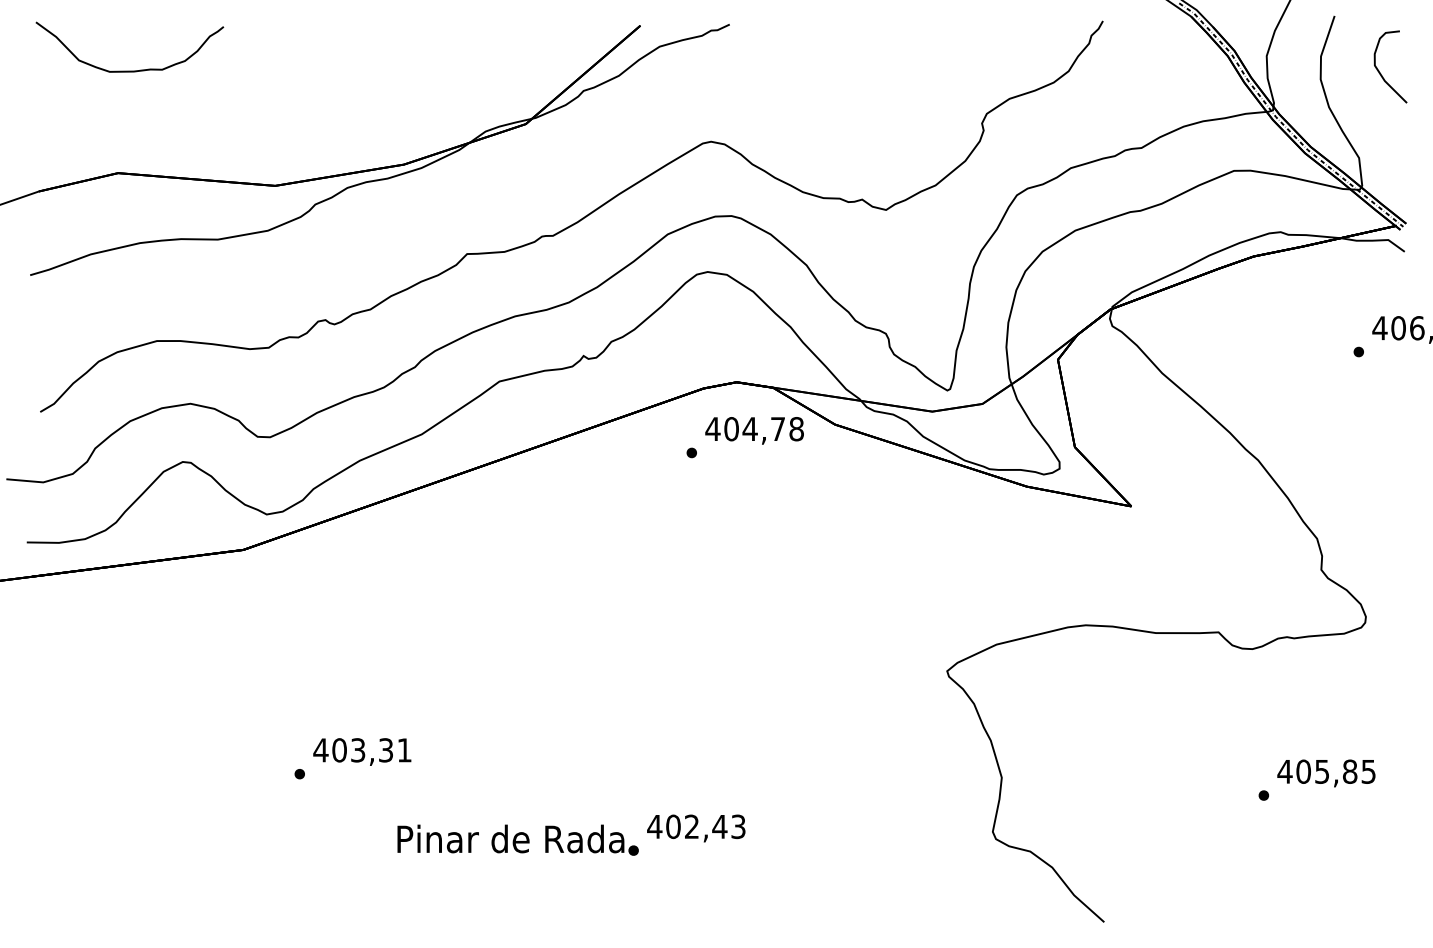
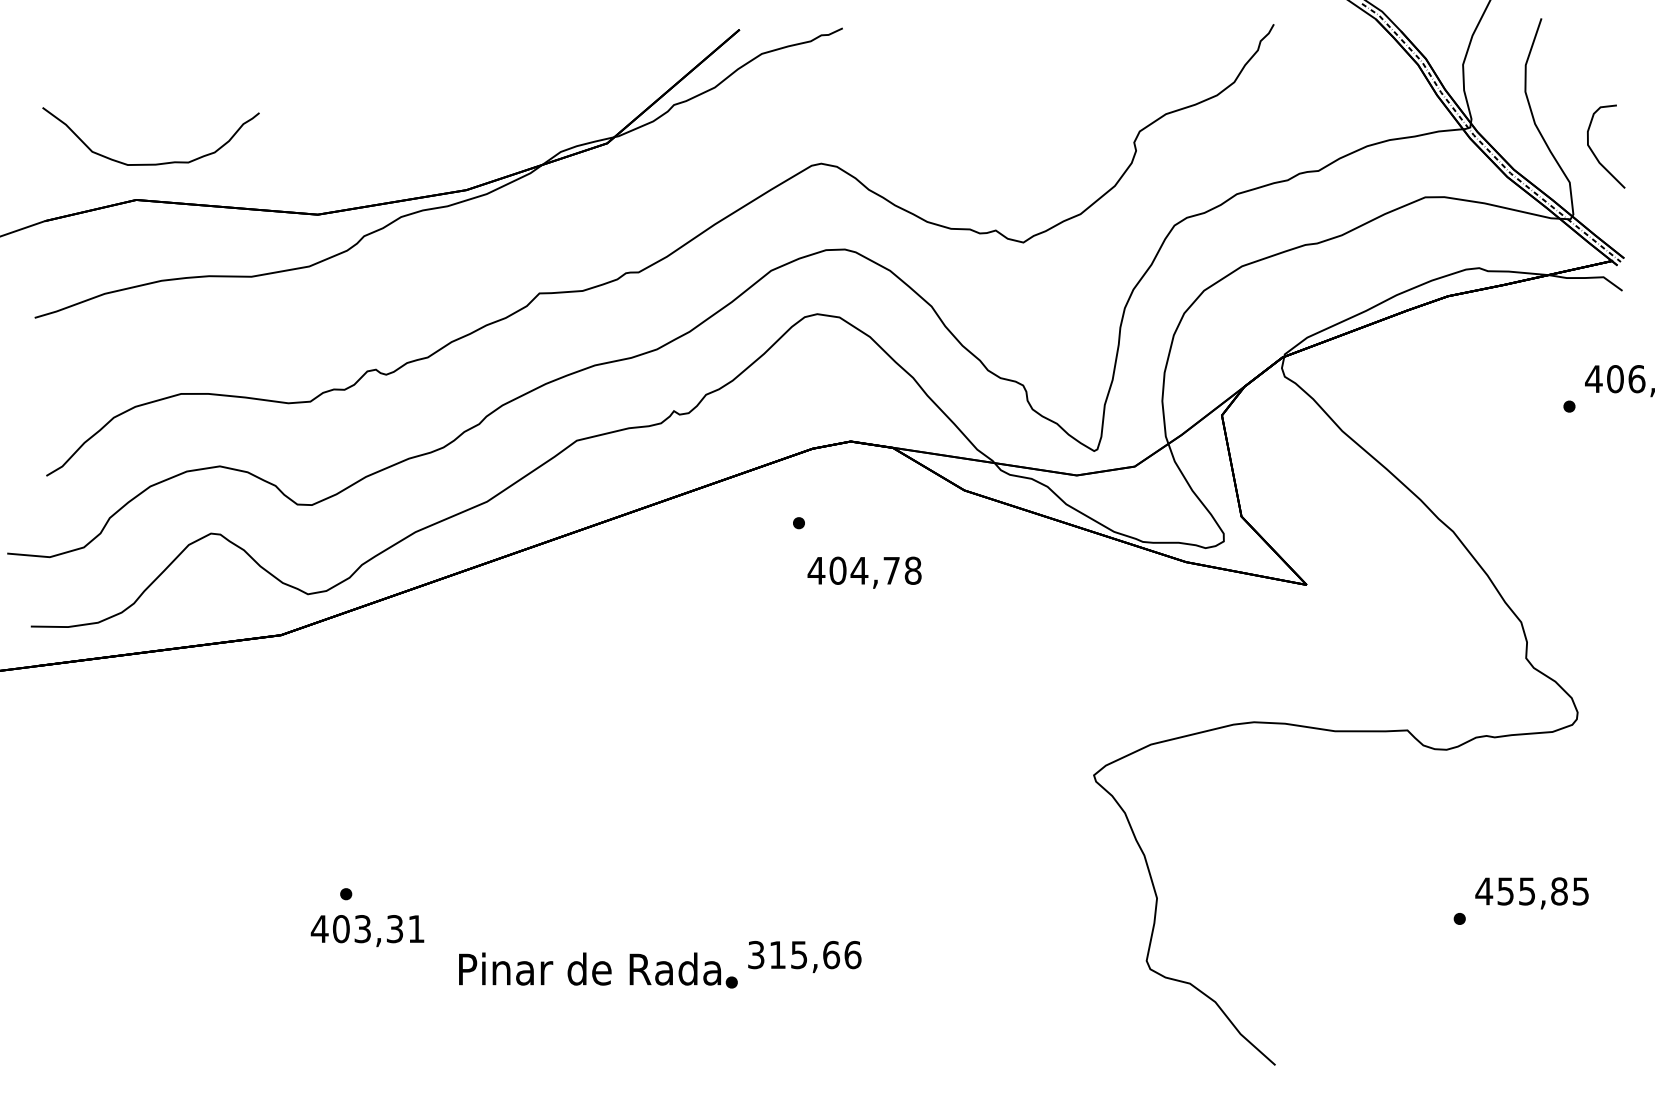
curve: (129, 70) -> (150, 163), moved
curve: (1381, 73) -> (1595, 154), moved
text: (754, 430) -> (864, 572), moved
text: (362, 751) -> (367, 930), moved
text: (1303, 771) -> (1505, 891), 405,85 -> 455,85
text: (696, 826) -> (804, 954), 402,43 -> 315,66

